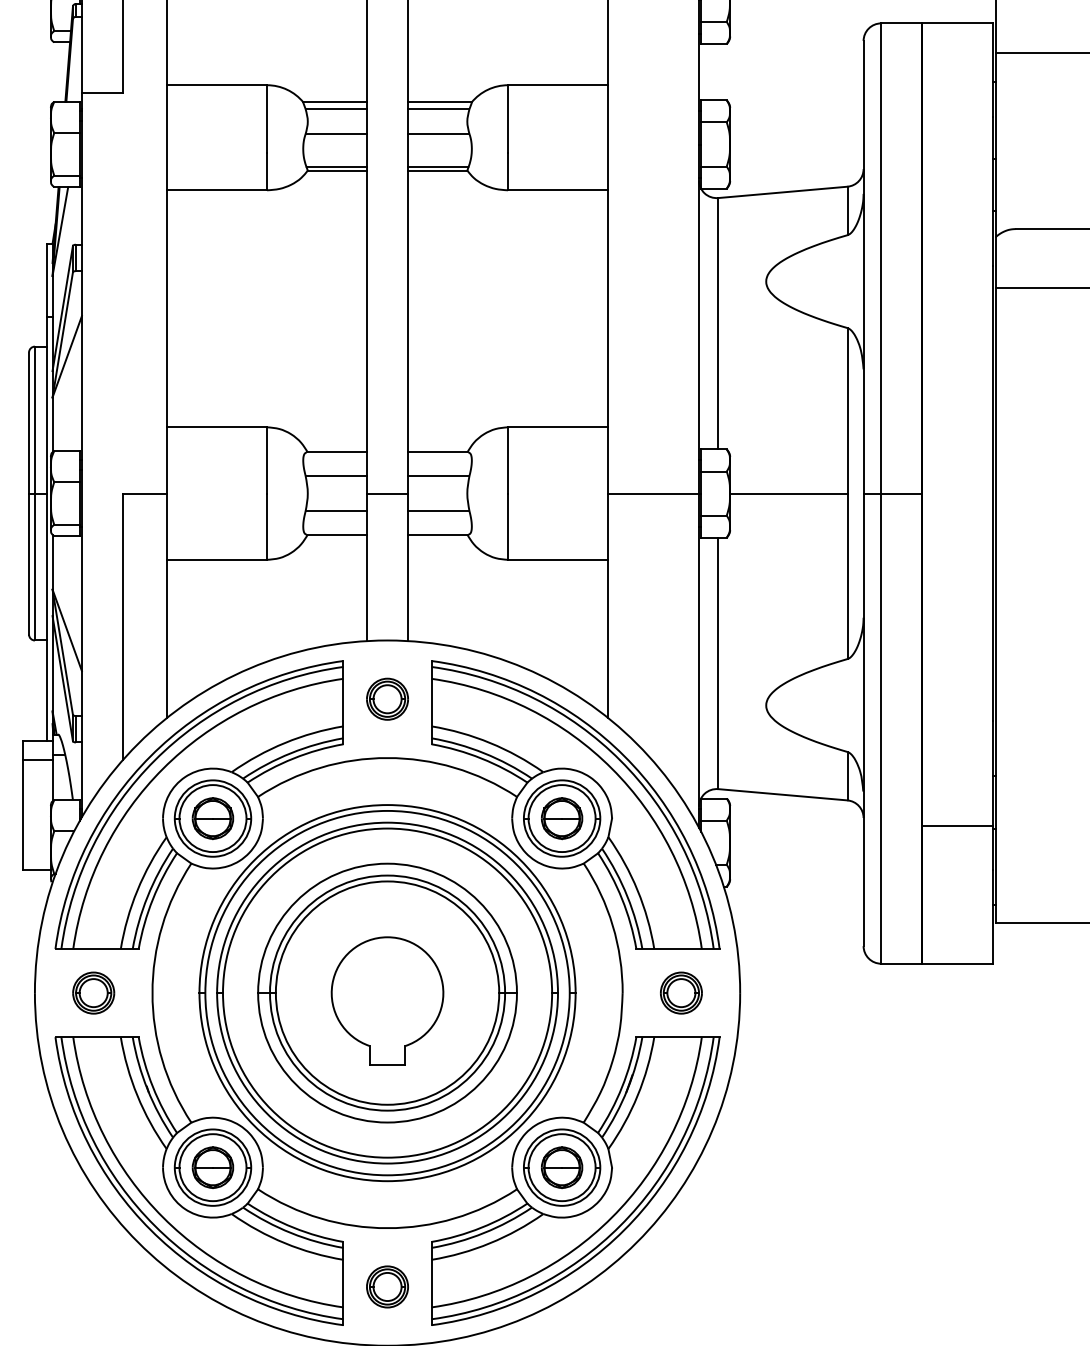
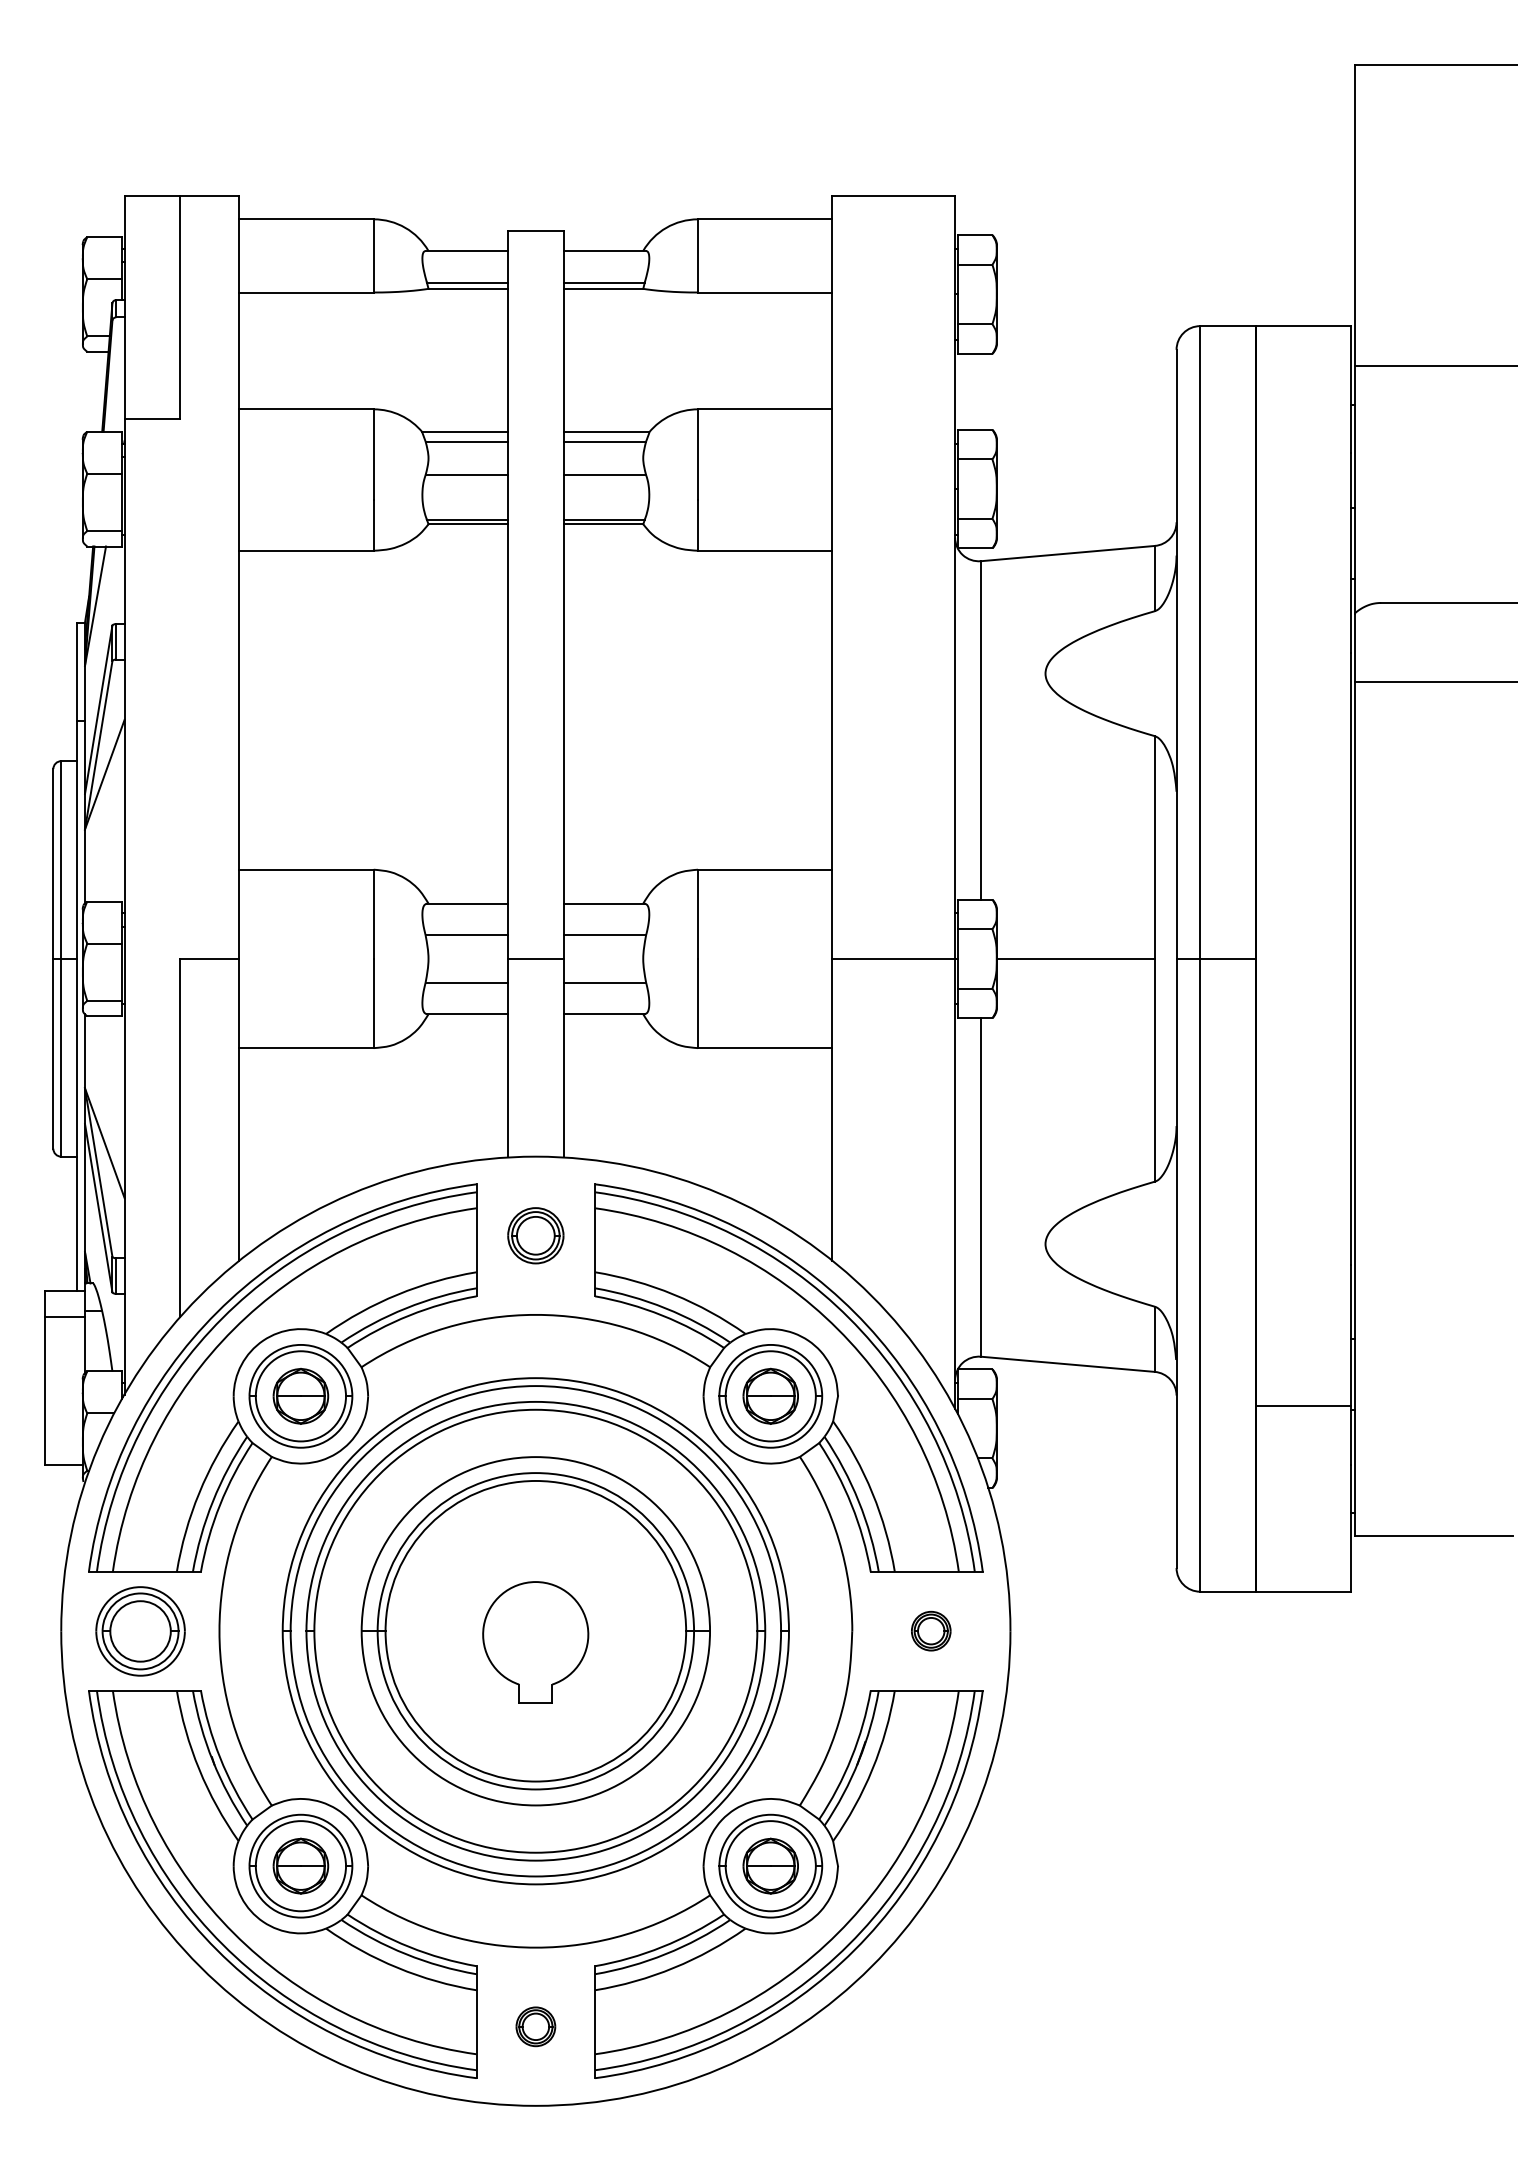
part: (93, 992) -> (139, 1630), size x1.6
part: (680, 992) -> (930, 1630), size x0.7
part: (387, 1001) -> (535, 1642), size x0.7
part: (387, 1286) -> (535, 2026), size x0.7

